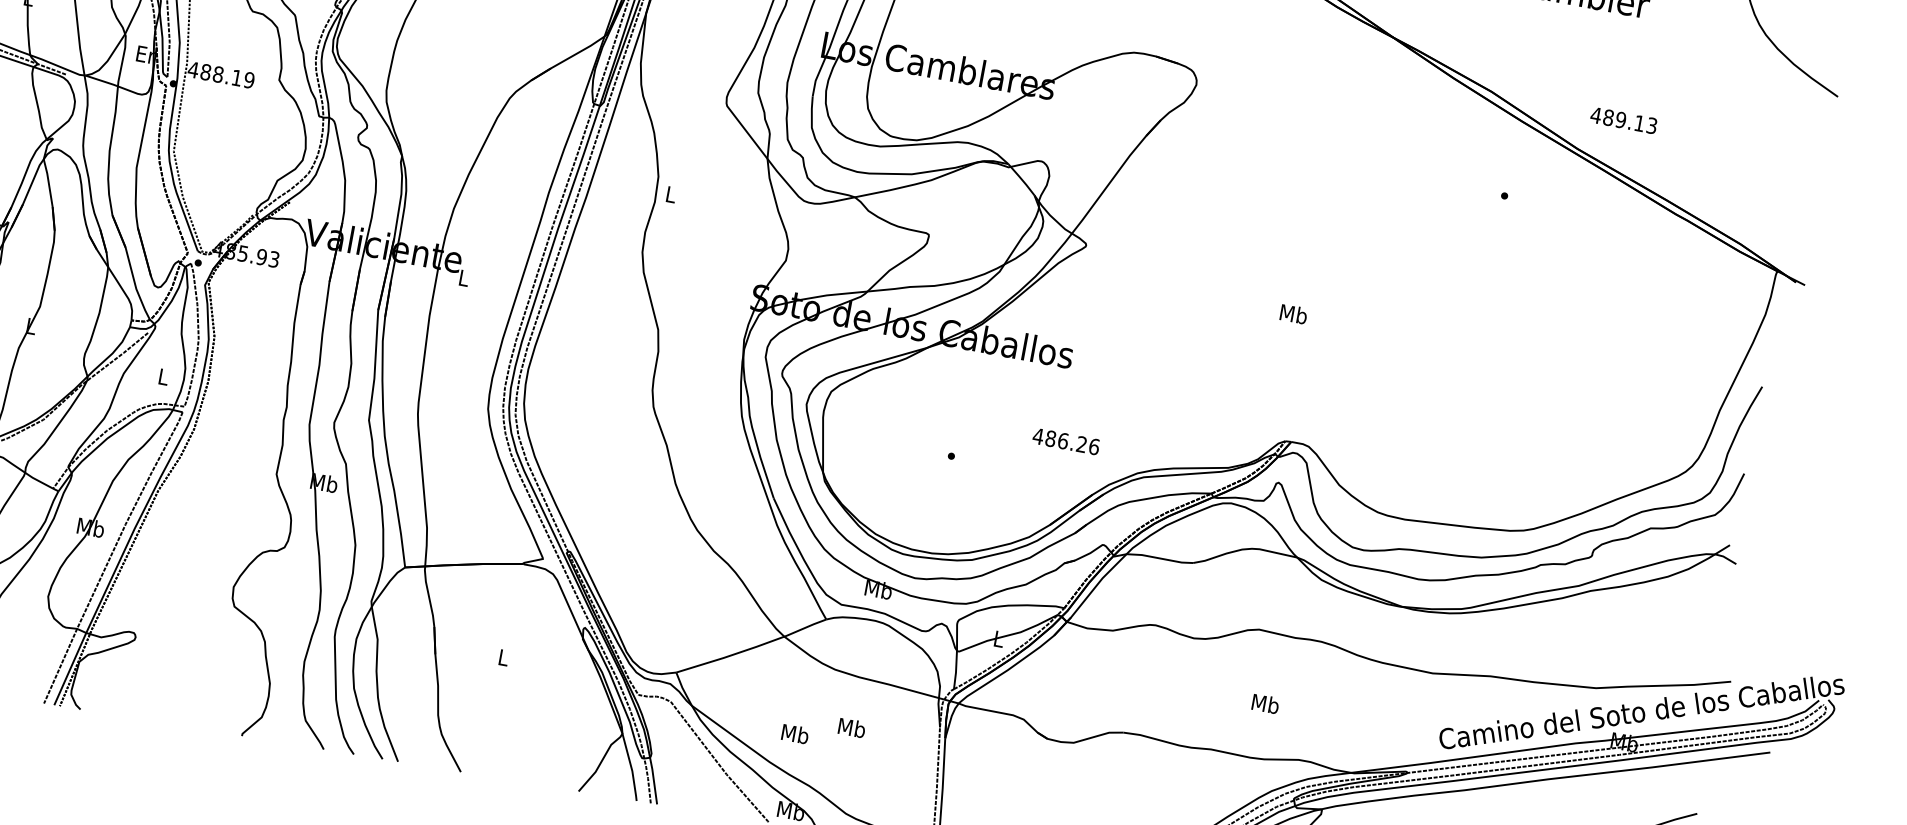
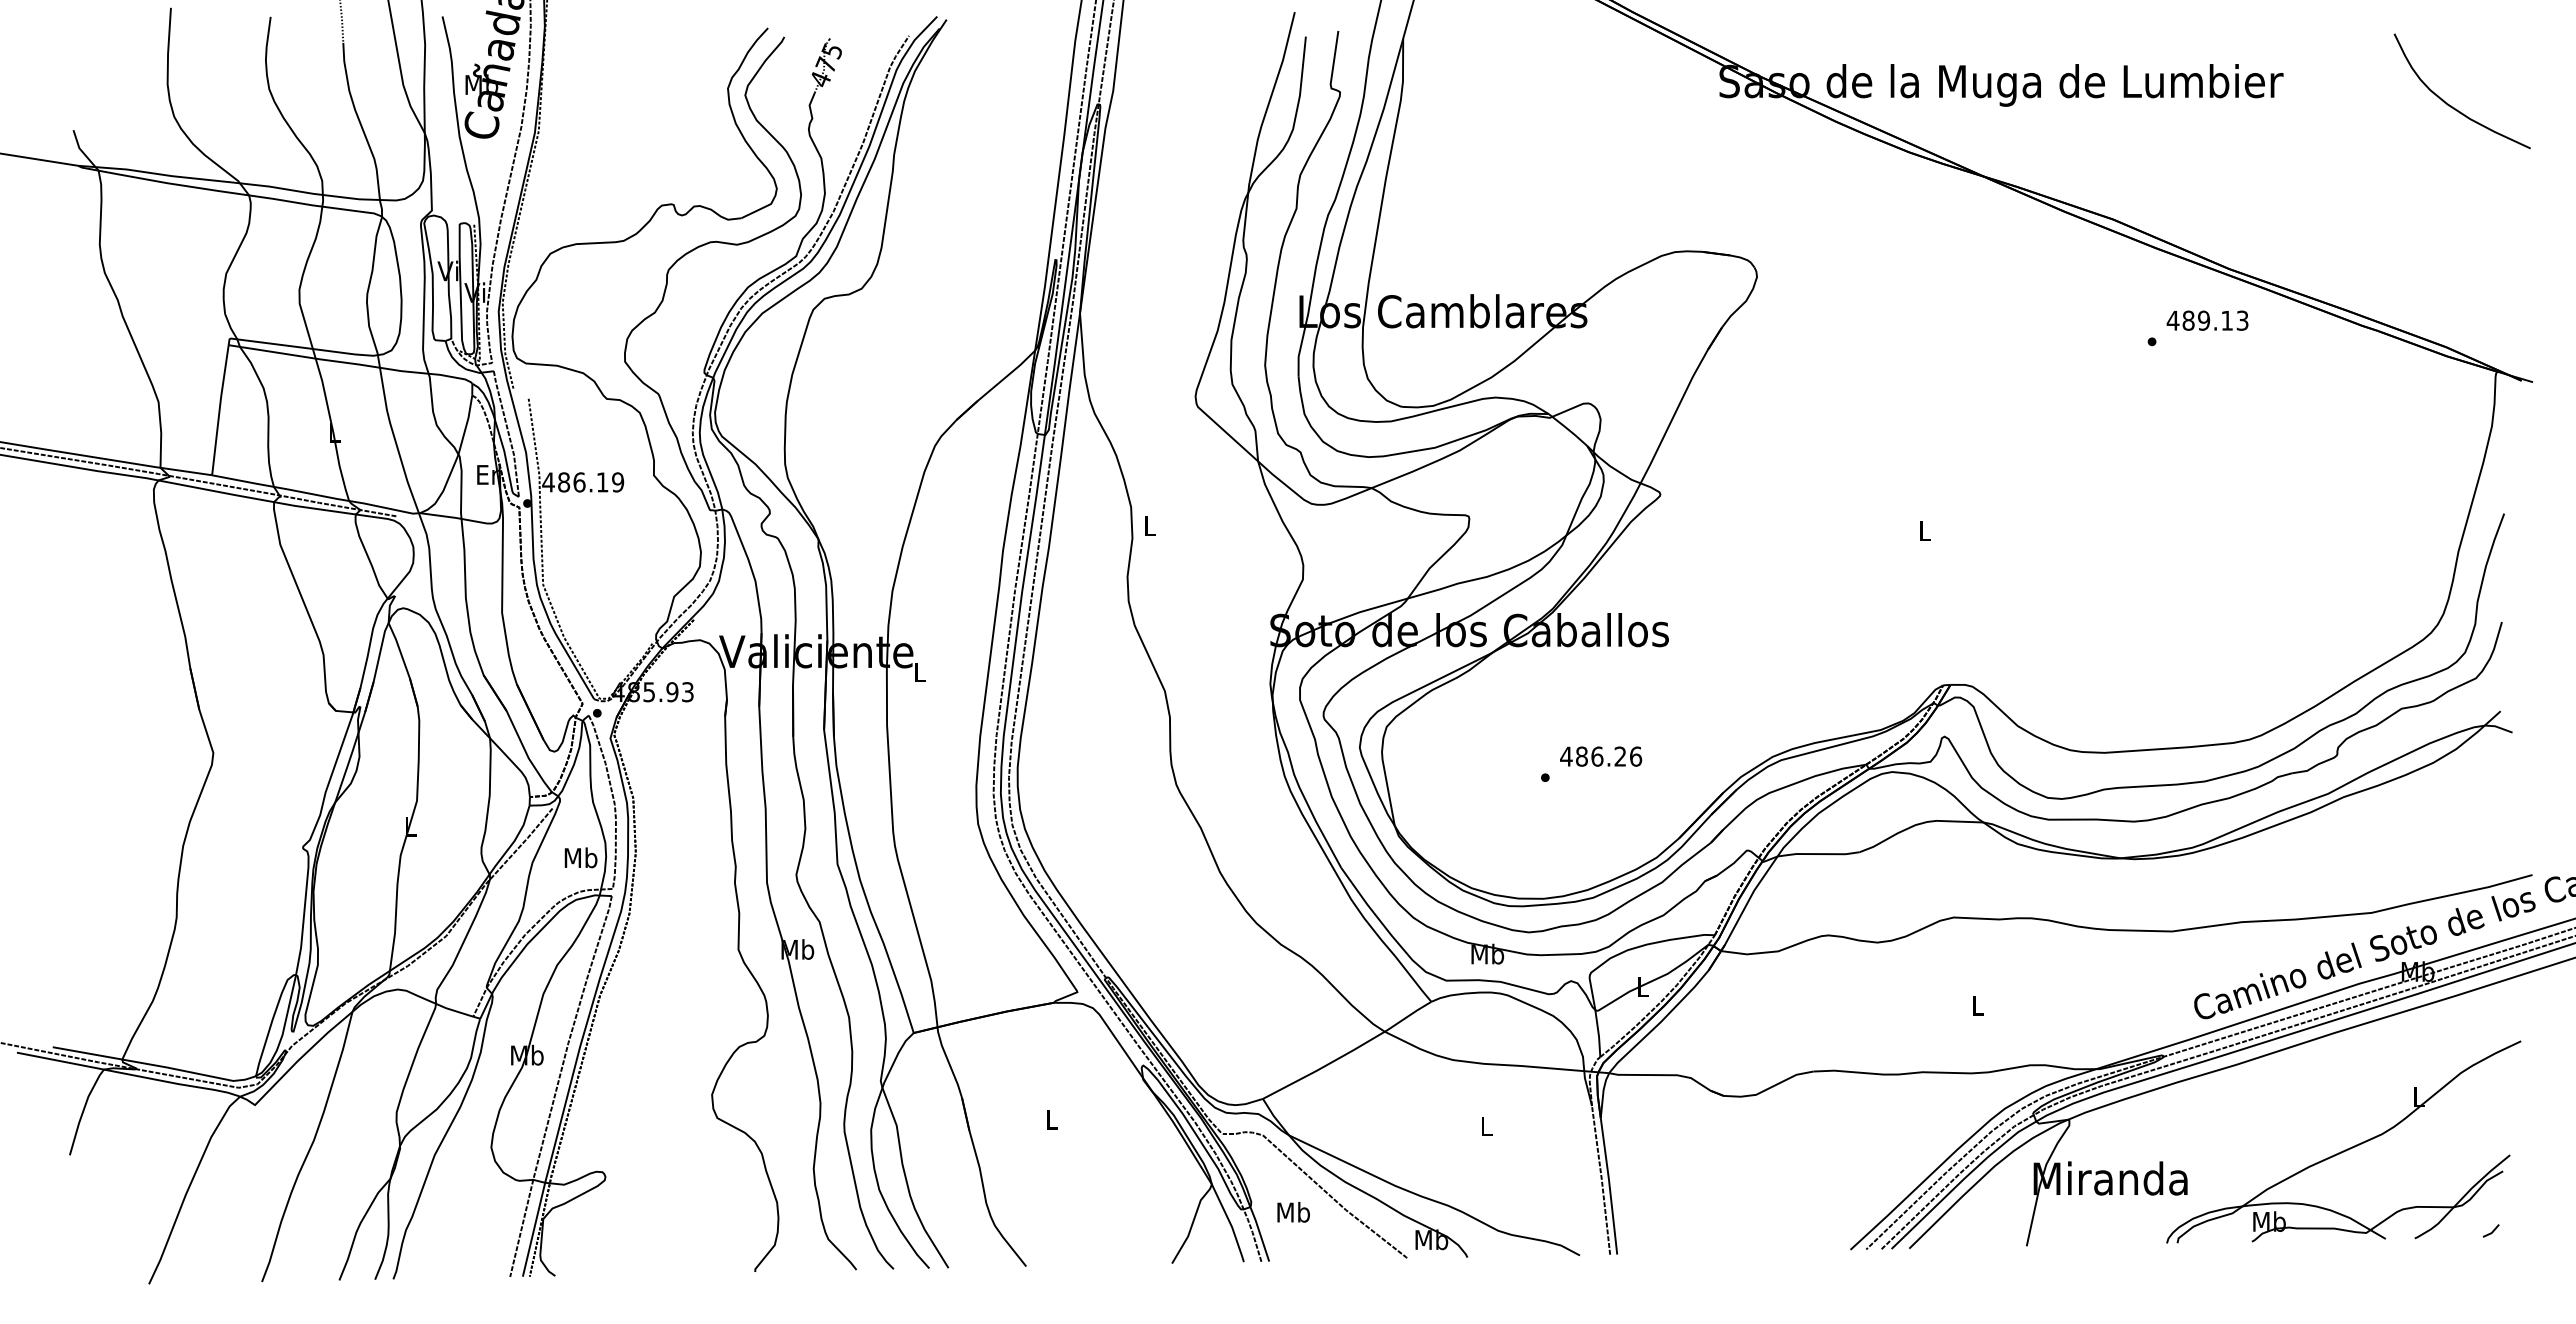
text: (218, 74) -> (579, 482), 488.19 -> 486.19
text: (1623, 120) -> (2207, 320), moved
text: (1294, 313) -> (1925, 530), Mb -> L
text: (163, 376) -> (580, 857), L -> Mb
text: (1066, 441) -> (1601, 756), moved
text: (1265, 703) -> (1977, 1005), Mb -> L
text: (852, 728) -> (1486, 1126), Mb -> L
text: (795, 734) -> (1293, 1212), moved

